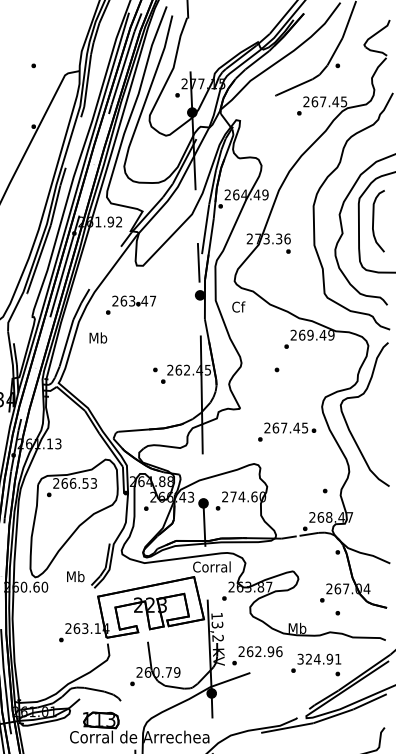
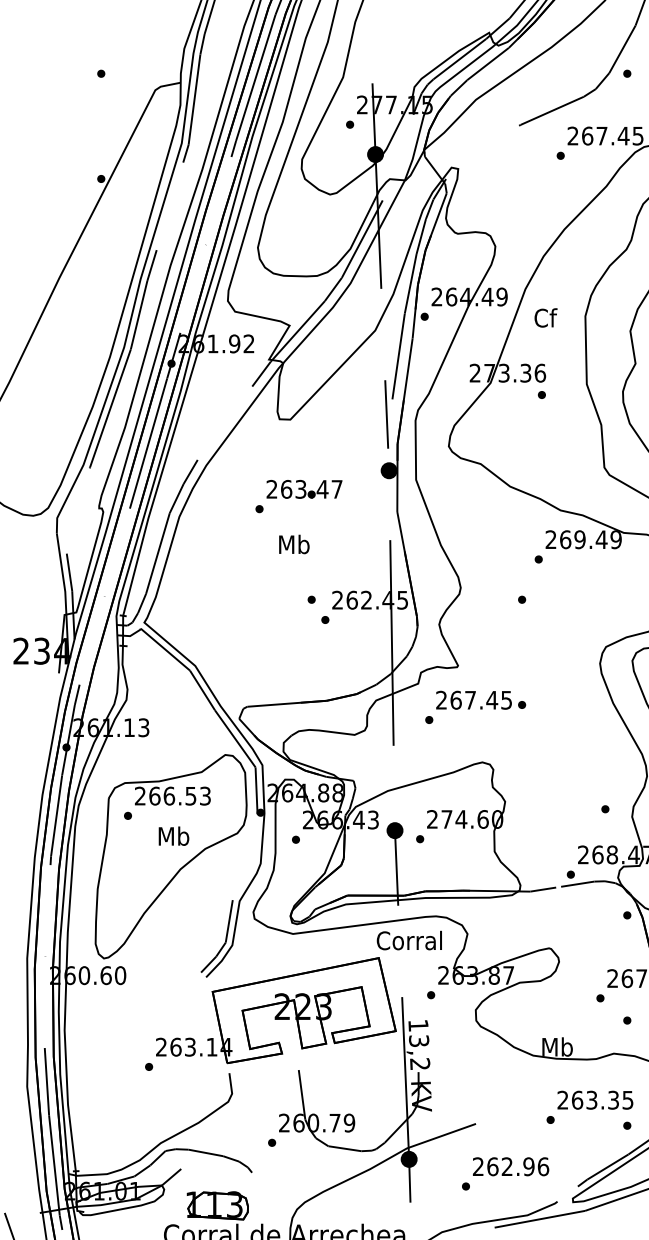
text: (131, 304) -> (299, 495), moved
text: (238, 306) -> (545, 317), moved
text: (98, 337) -> (294, 543), moved
text: (287, 431) -> (476, 706), moved
text: (75, 576) -> (173, 835), moved
text: (257, 655) -> (505, 1173), moved
text: (319, 658) -> (595, 1098), 324.91 -> 263.35

